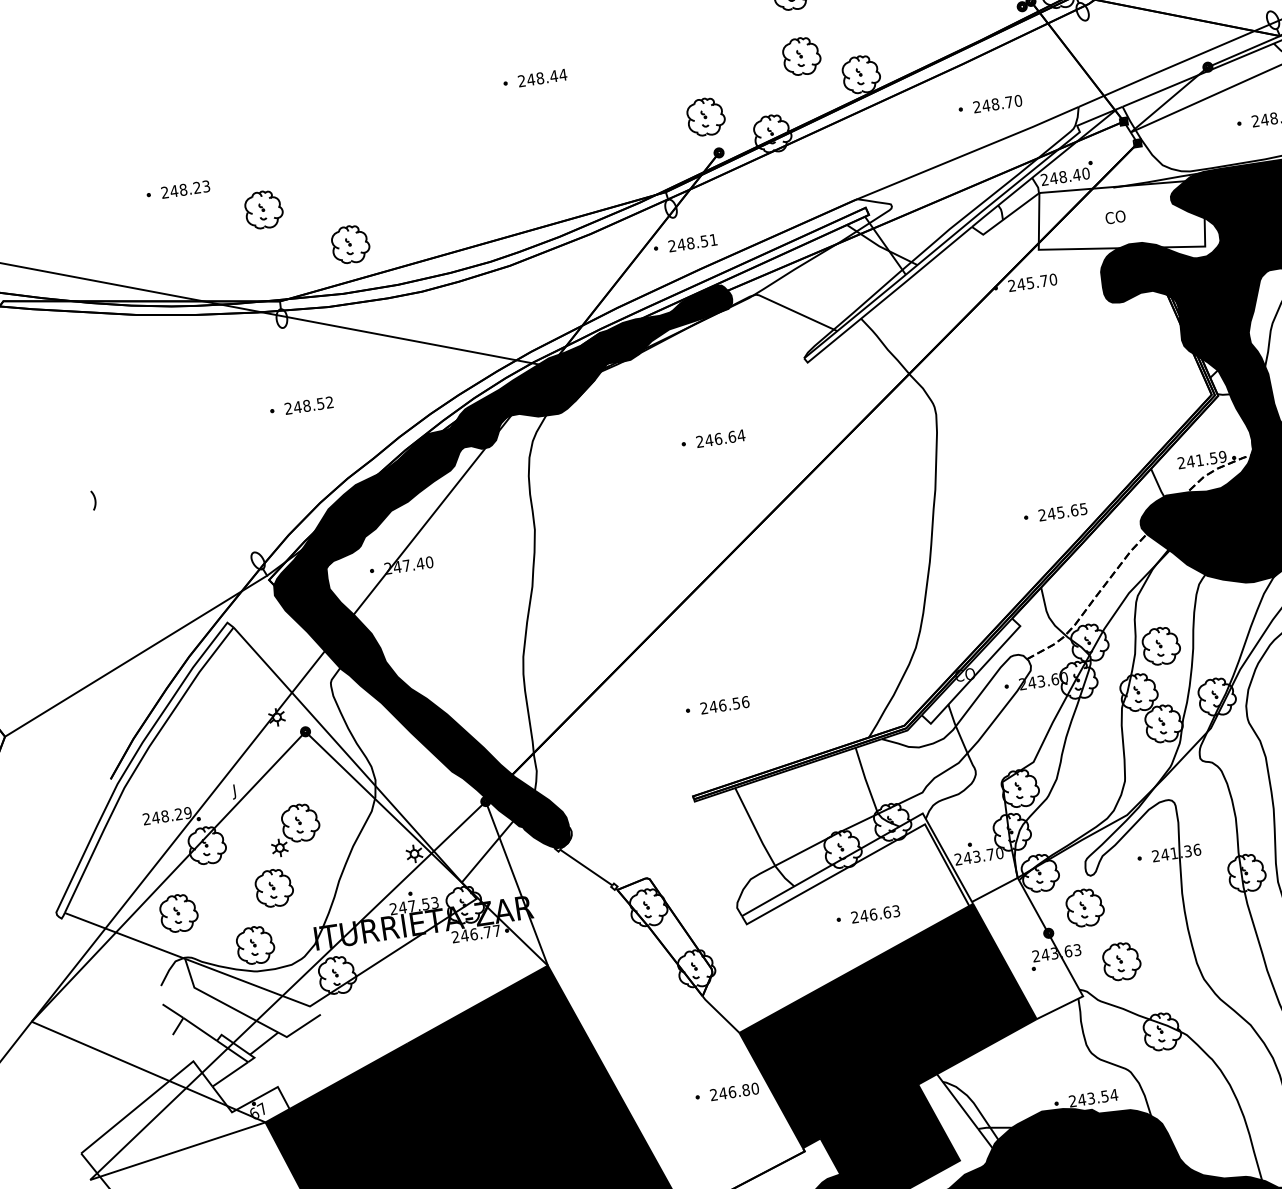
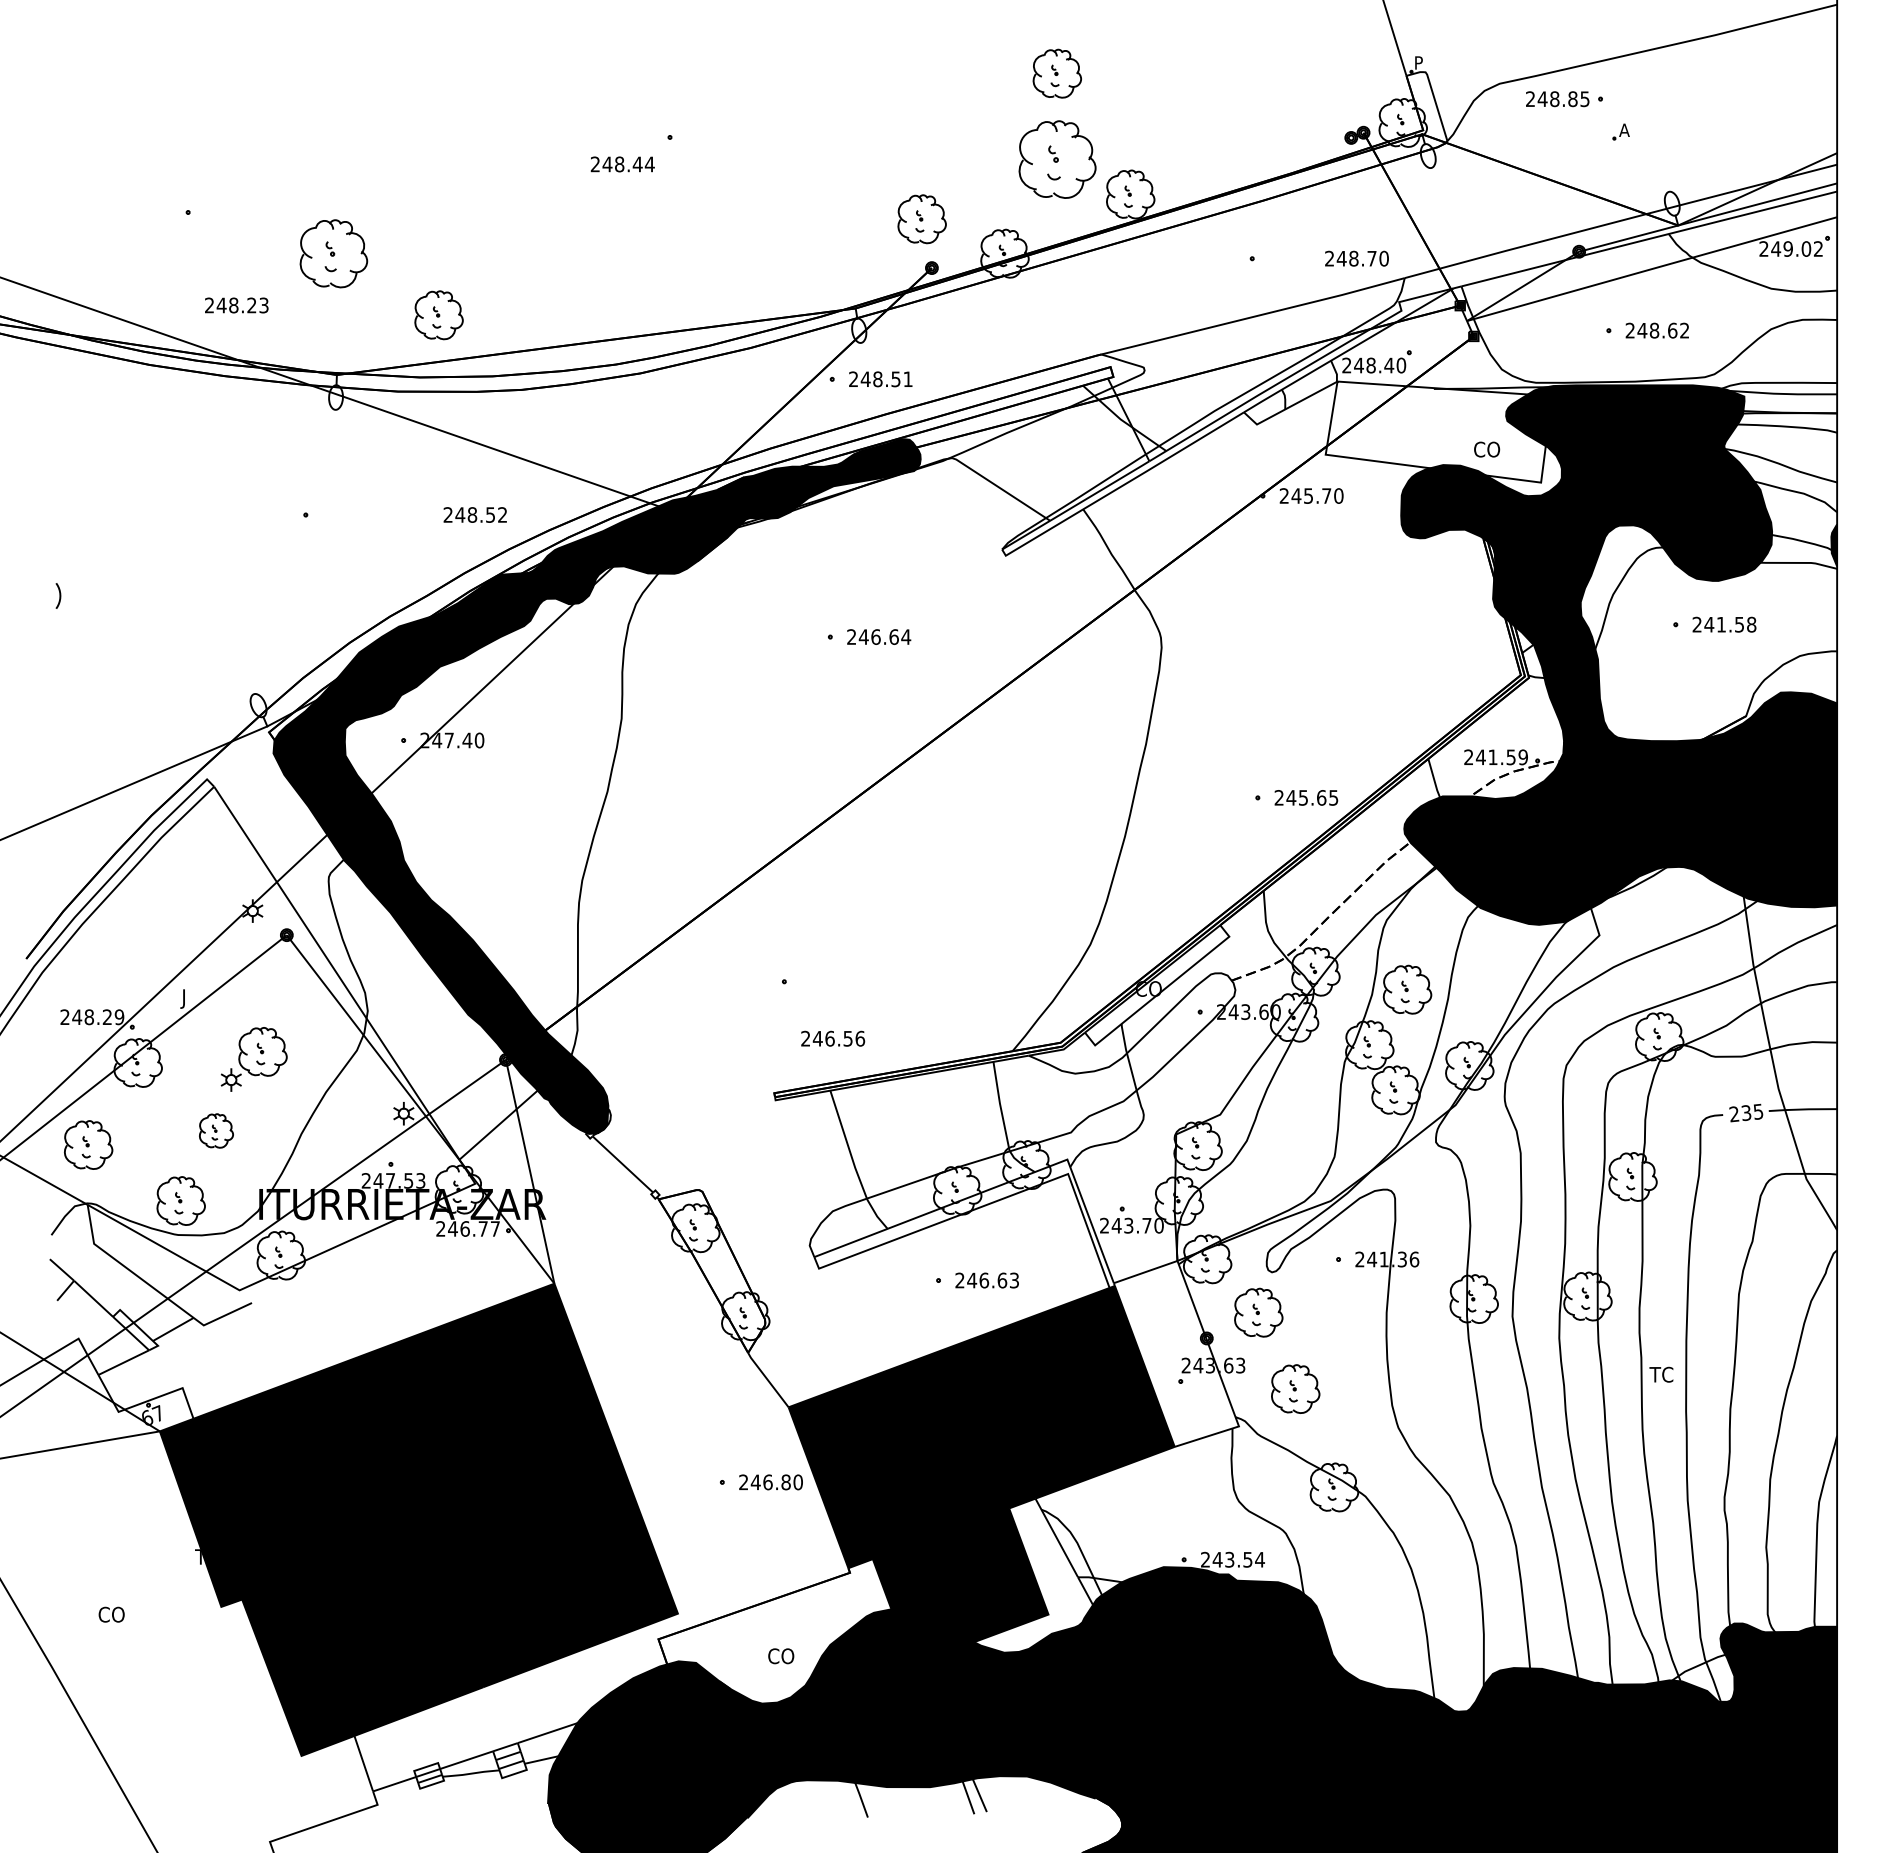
part: (801, 56) -> (1056, 159), size x1.6
text: (542, 78) -> (622, 164), moved
text: (997, 103) -> (1356, 258), moved
text: (185, 189) -> (236, 305), moved
part: (263, 209) -> (333, 253), size x1.4
text: (1115, 217) -> (1487, 449), moved
text: (308, 405) -> (474, 514), moved
text: (725, 704) -> (833, 1038), moved
part: (274, 887) -> (216, 1130), size x0.7

